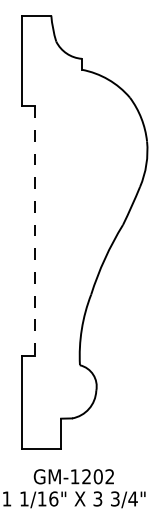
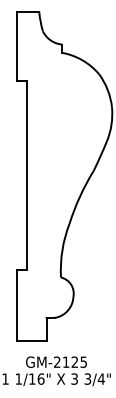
line: (35, 230) -> (27, 175), dashed -> solid
text: (92, 476) -> (70, 362), GM-1202 -> GM-2125

